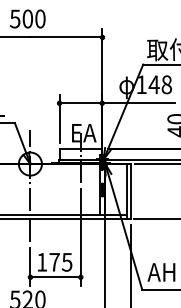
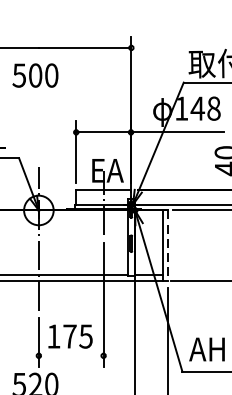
text: (27, 18) -> (35, 74), moved
line: (131, 191) -> (168, 245), solid -> dashed
line: (55, 277) -> (71, 356), removed

